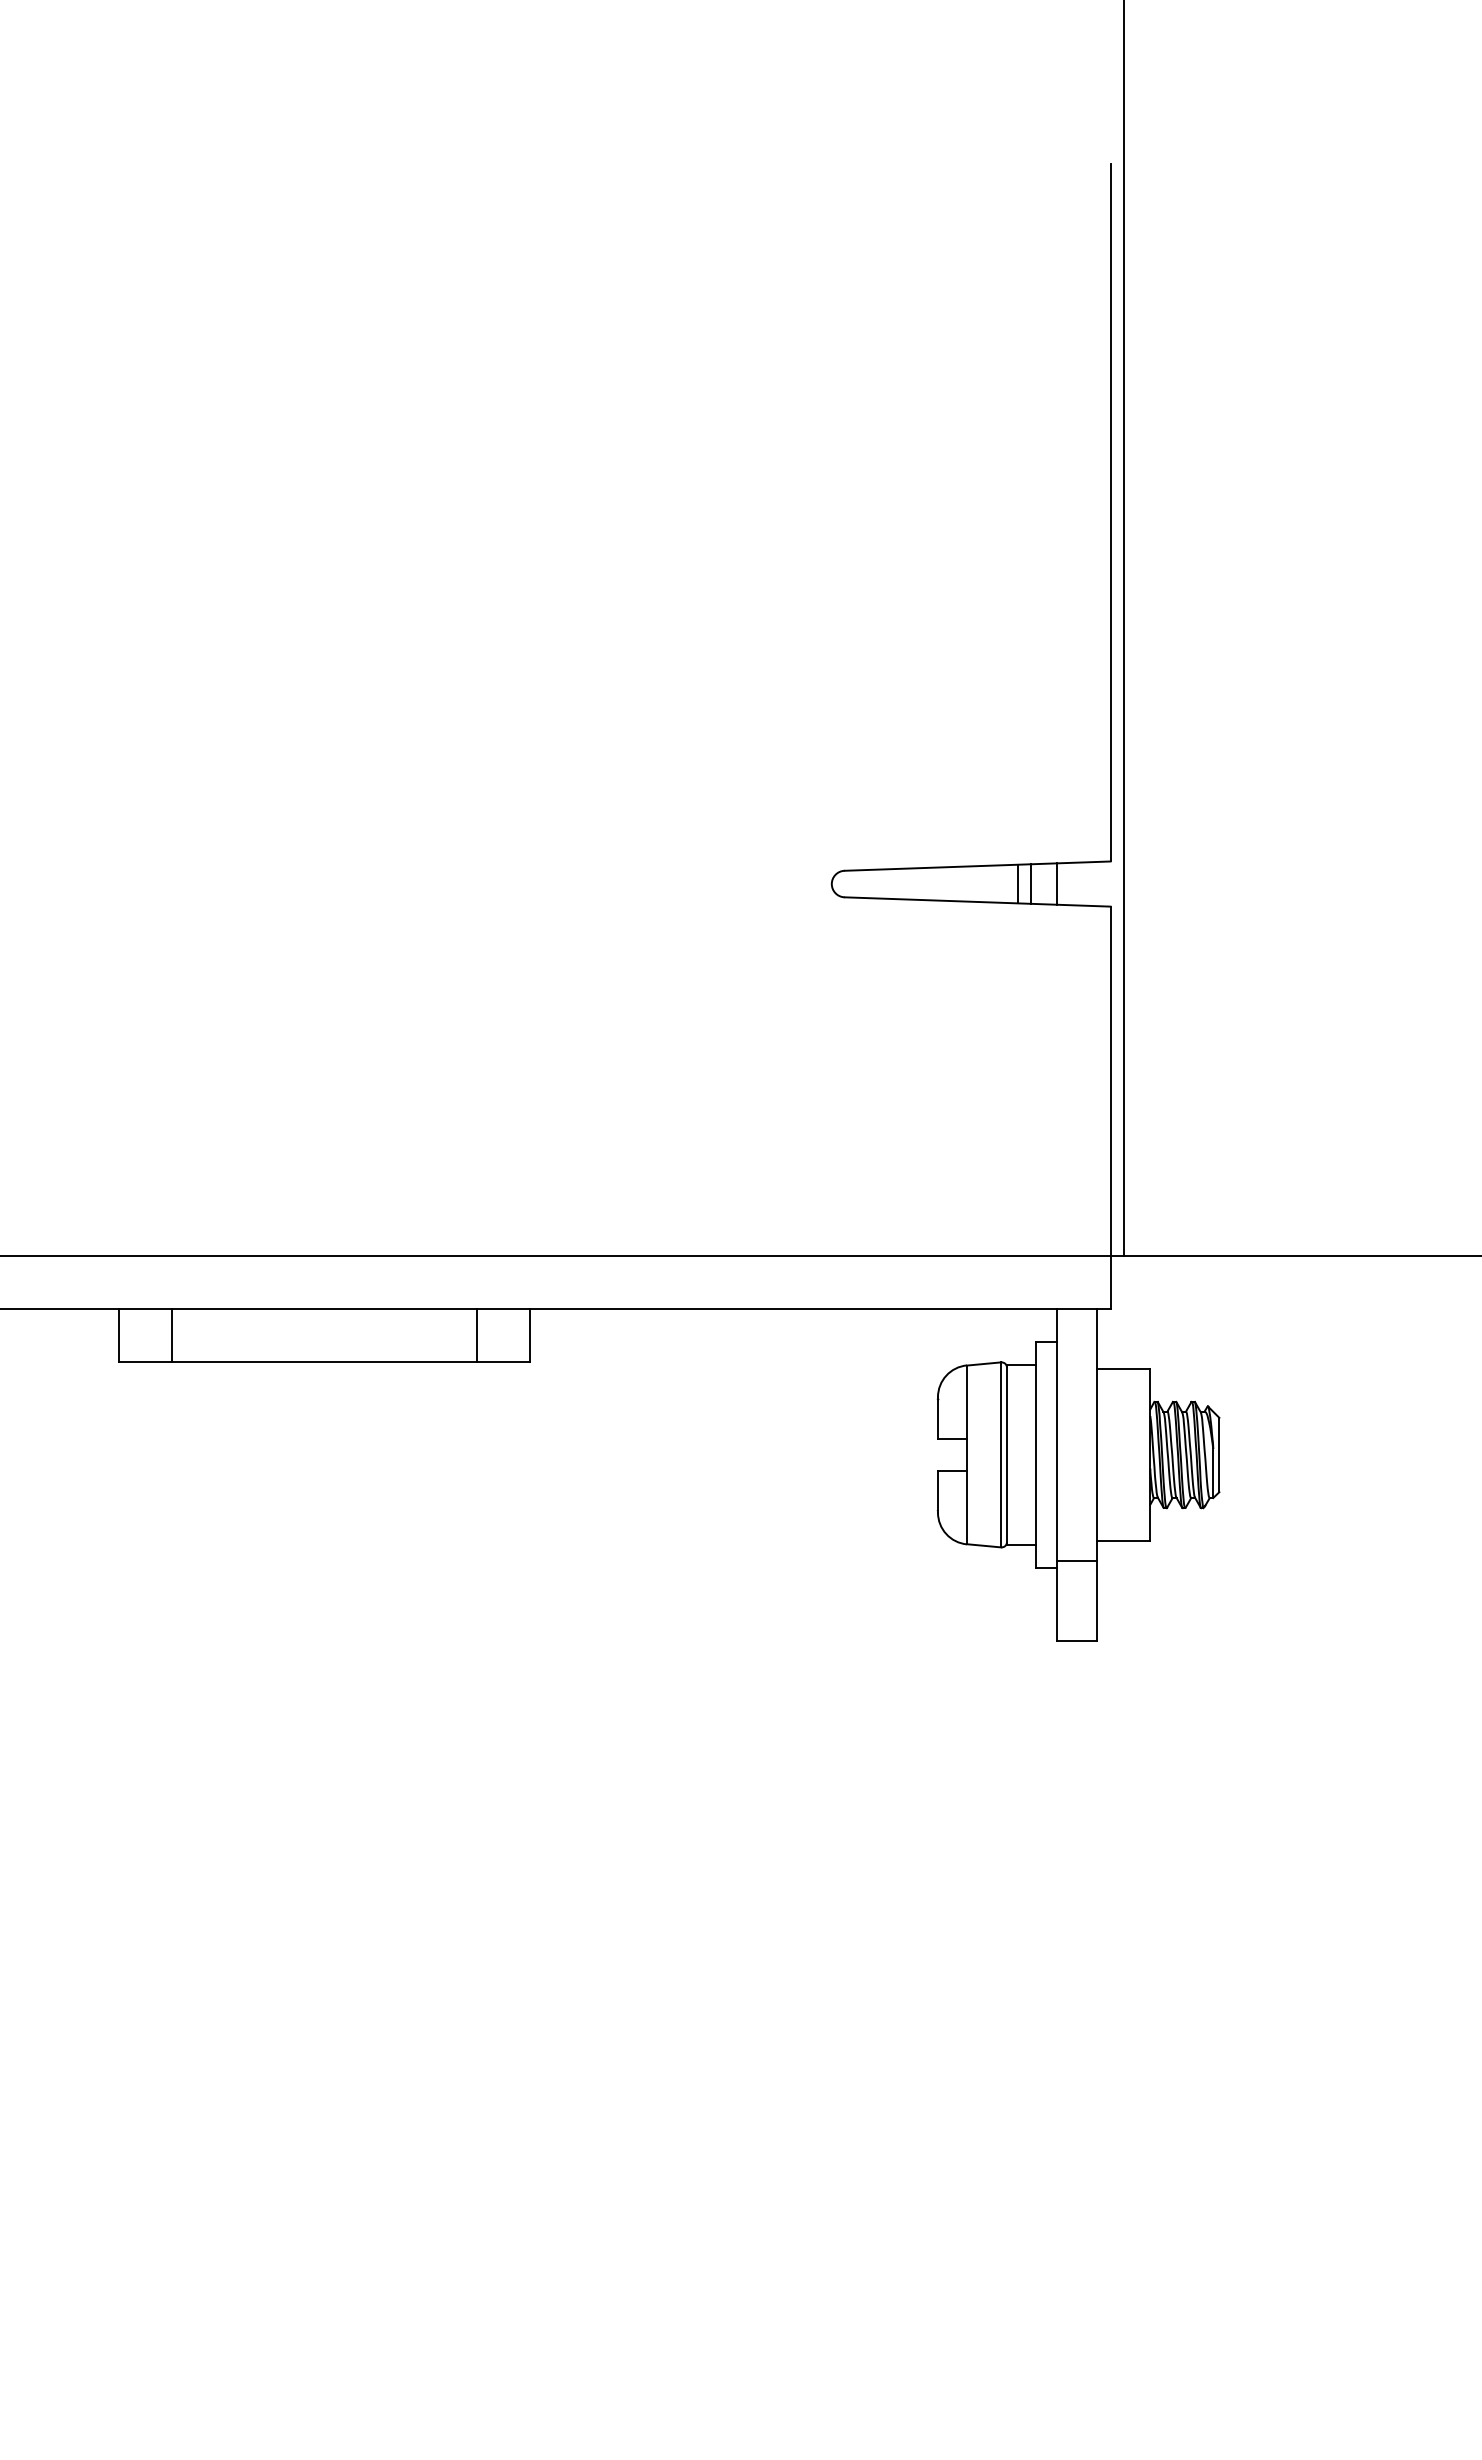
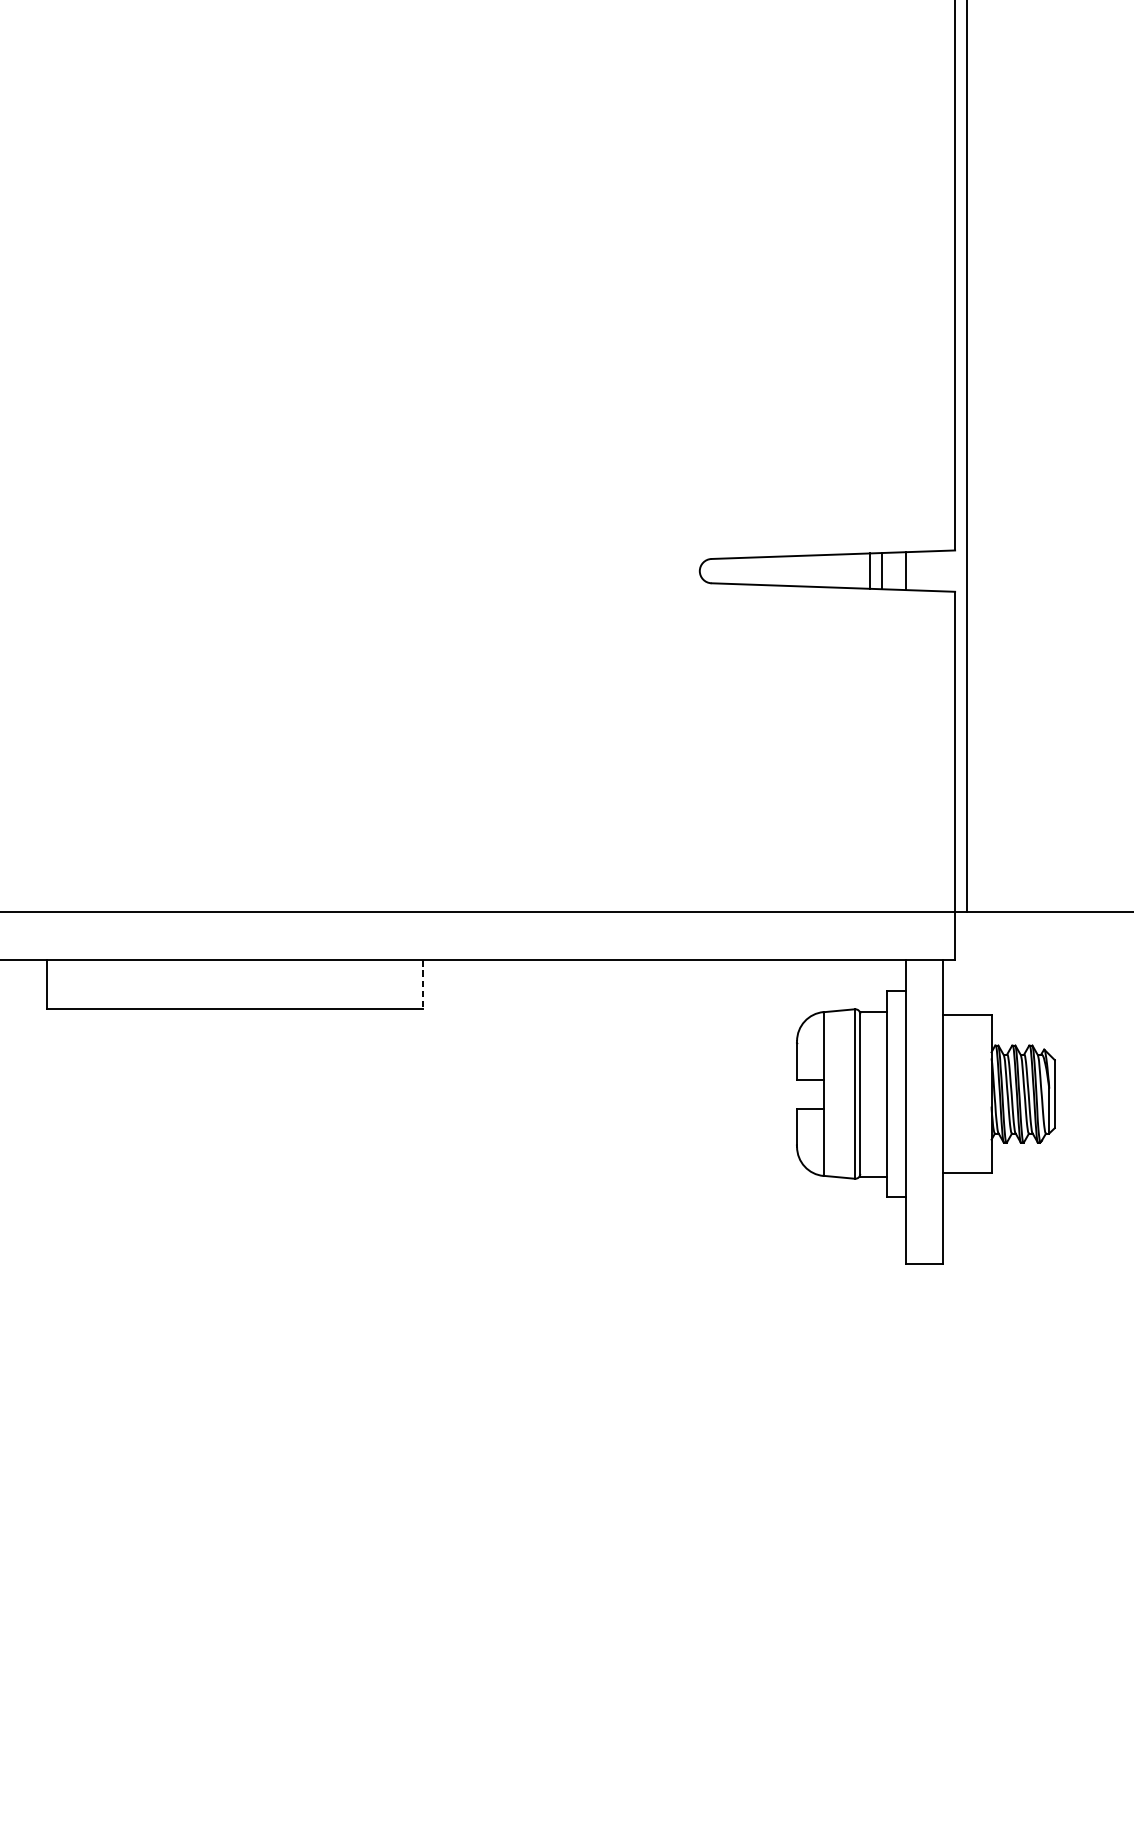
line: (172, 1335) -> (95, 984), removed
line: (476, 1335) -> (374, 984), removed
line: (529, 1335) -> (422, 984), solid -> dashed
line: (1077, 1561) -> (924, 1191), removed

